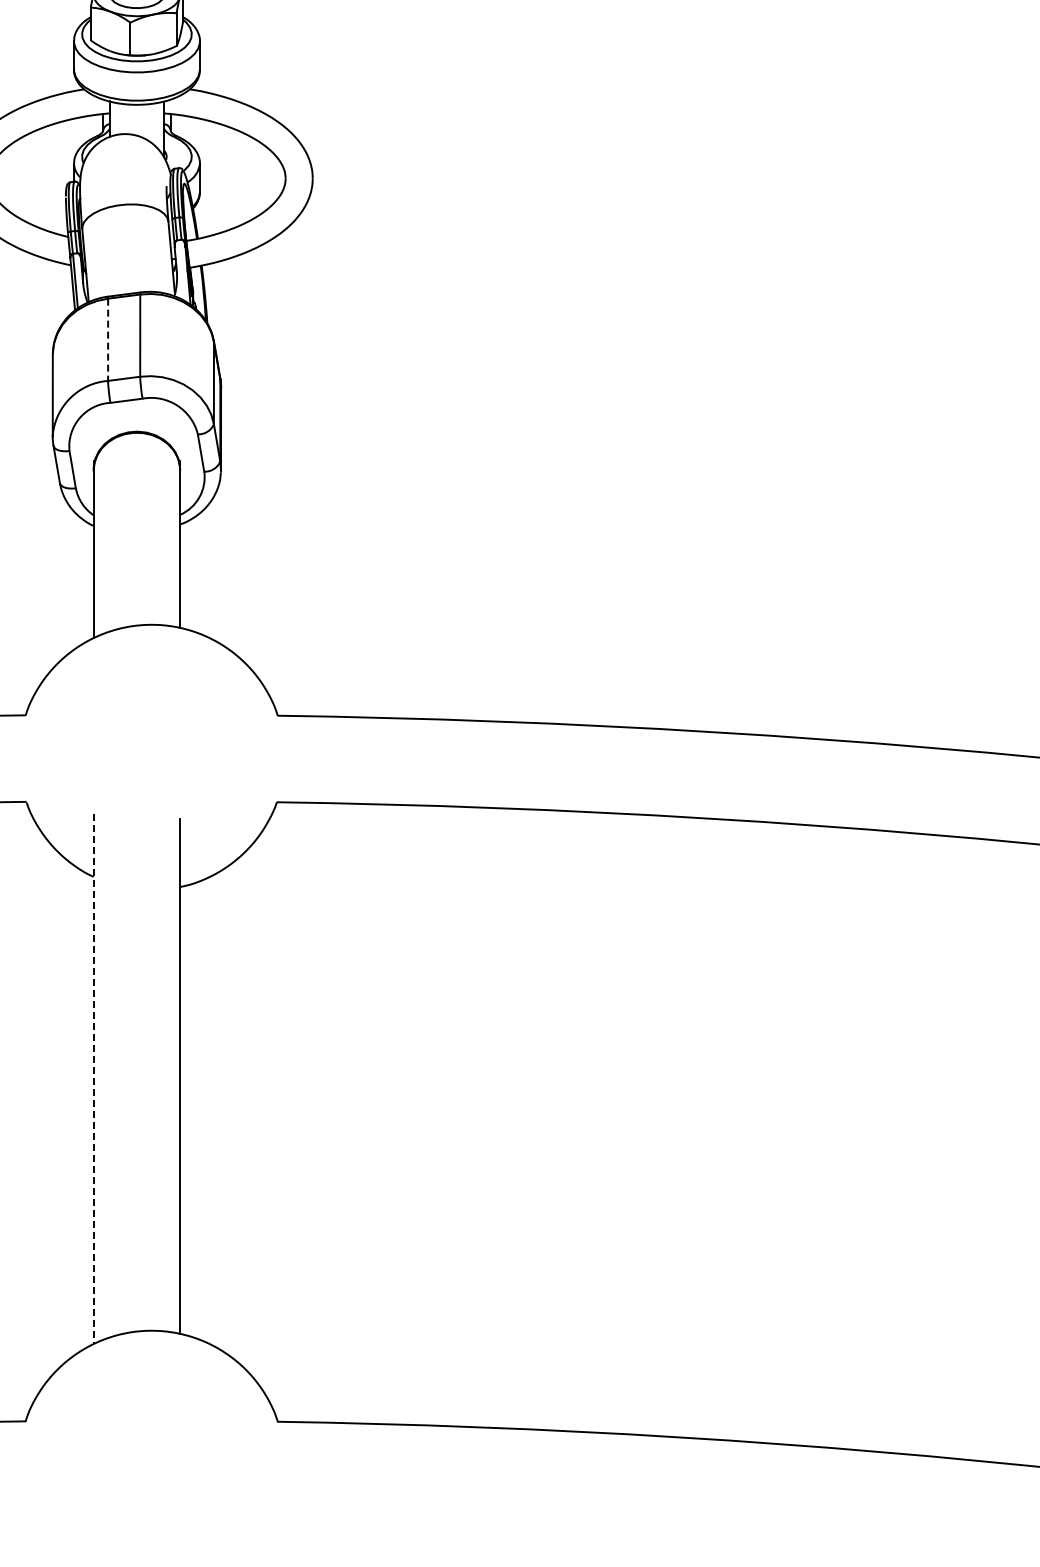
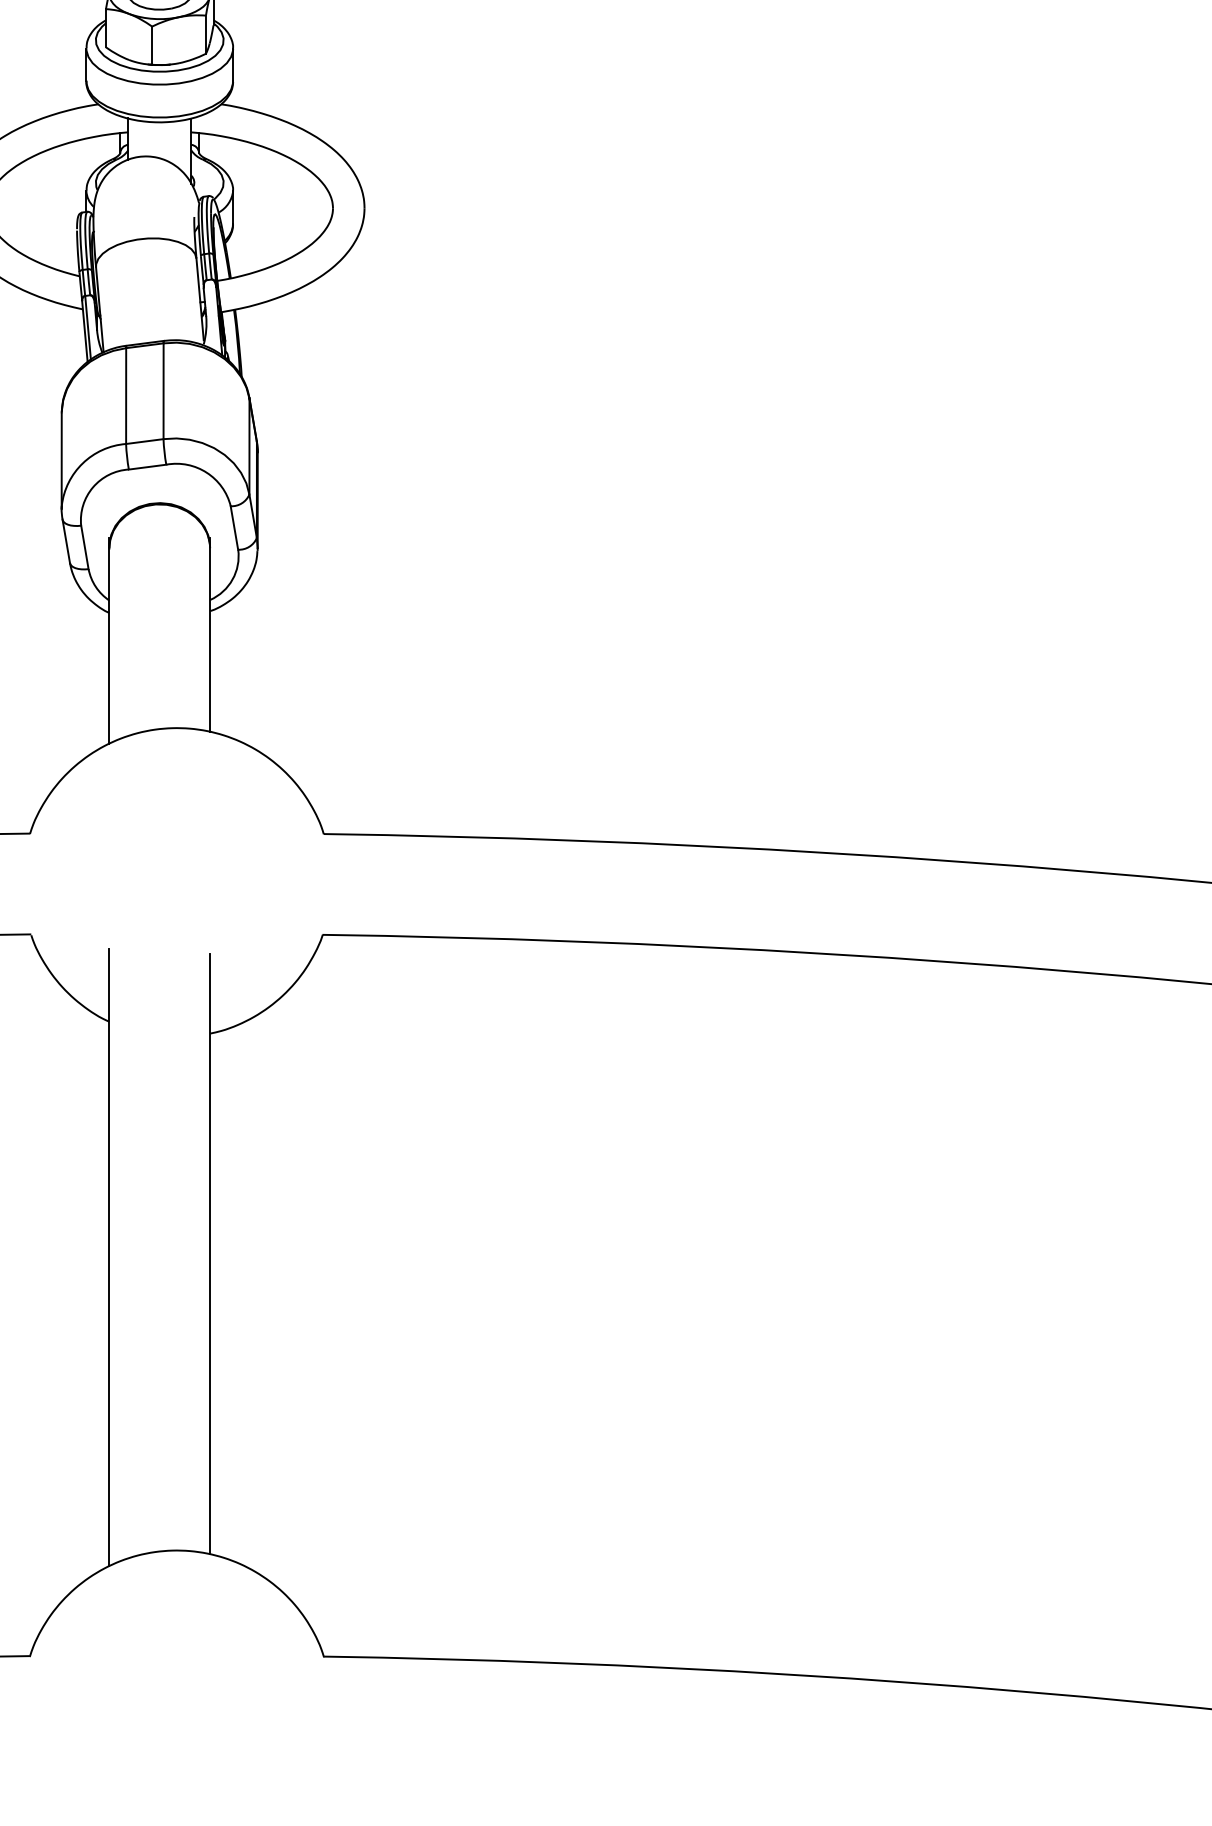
line: (108, 340) -> (126, 396), dashed -> solid
line: (93, 1079) -> (109, 1257), dashed -> solid

